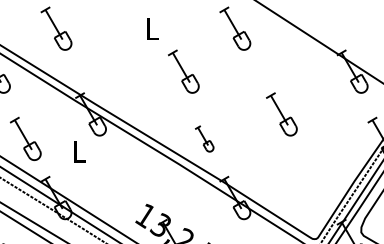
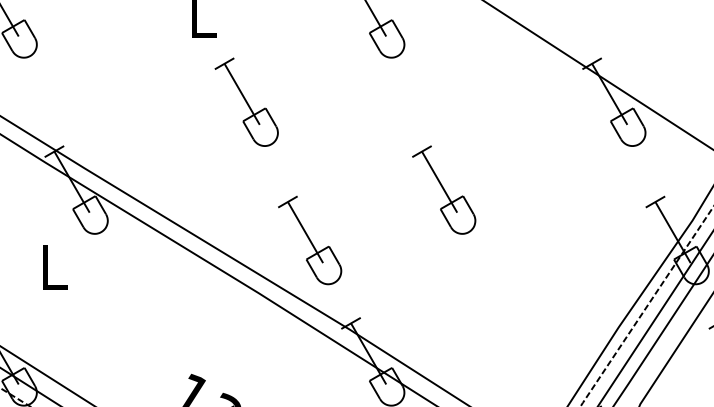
part: (183, 71) -> (246, 102), moved
part: (281, 114) -> (443, 190), moved
part: (204, 138) -> (310, 239), size x1.67

